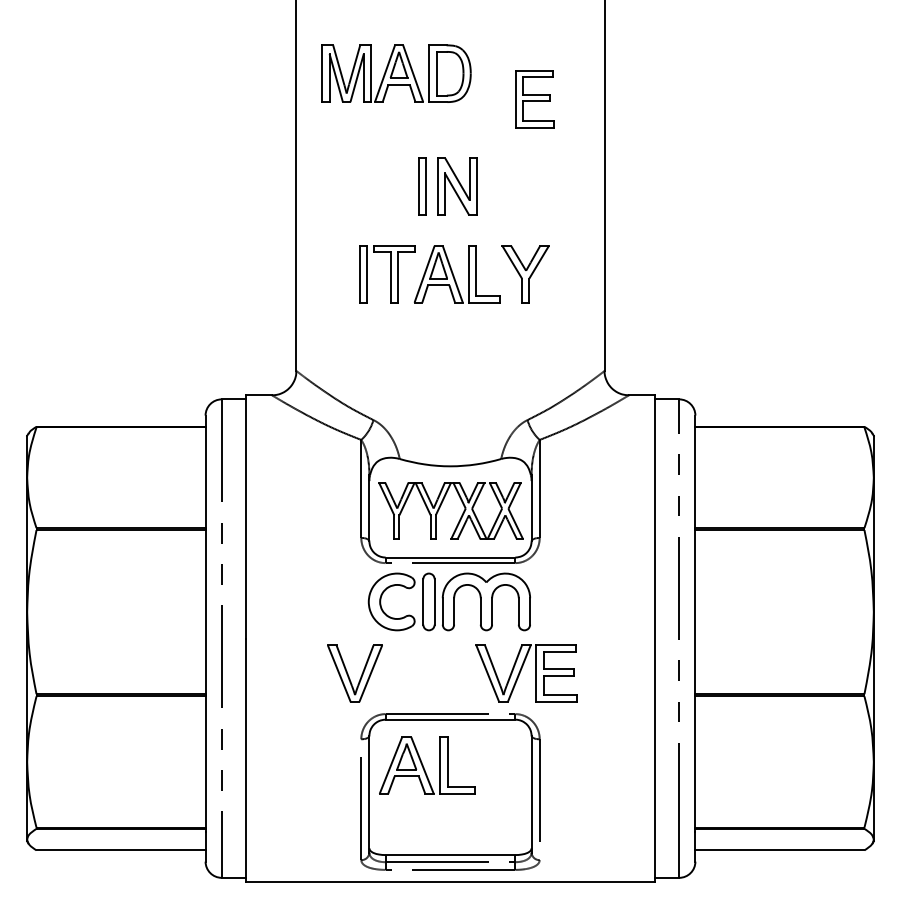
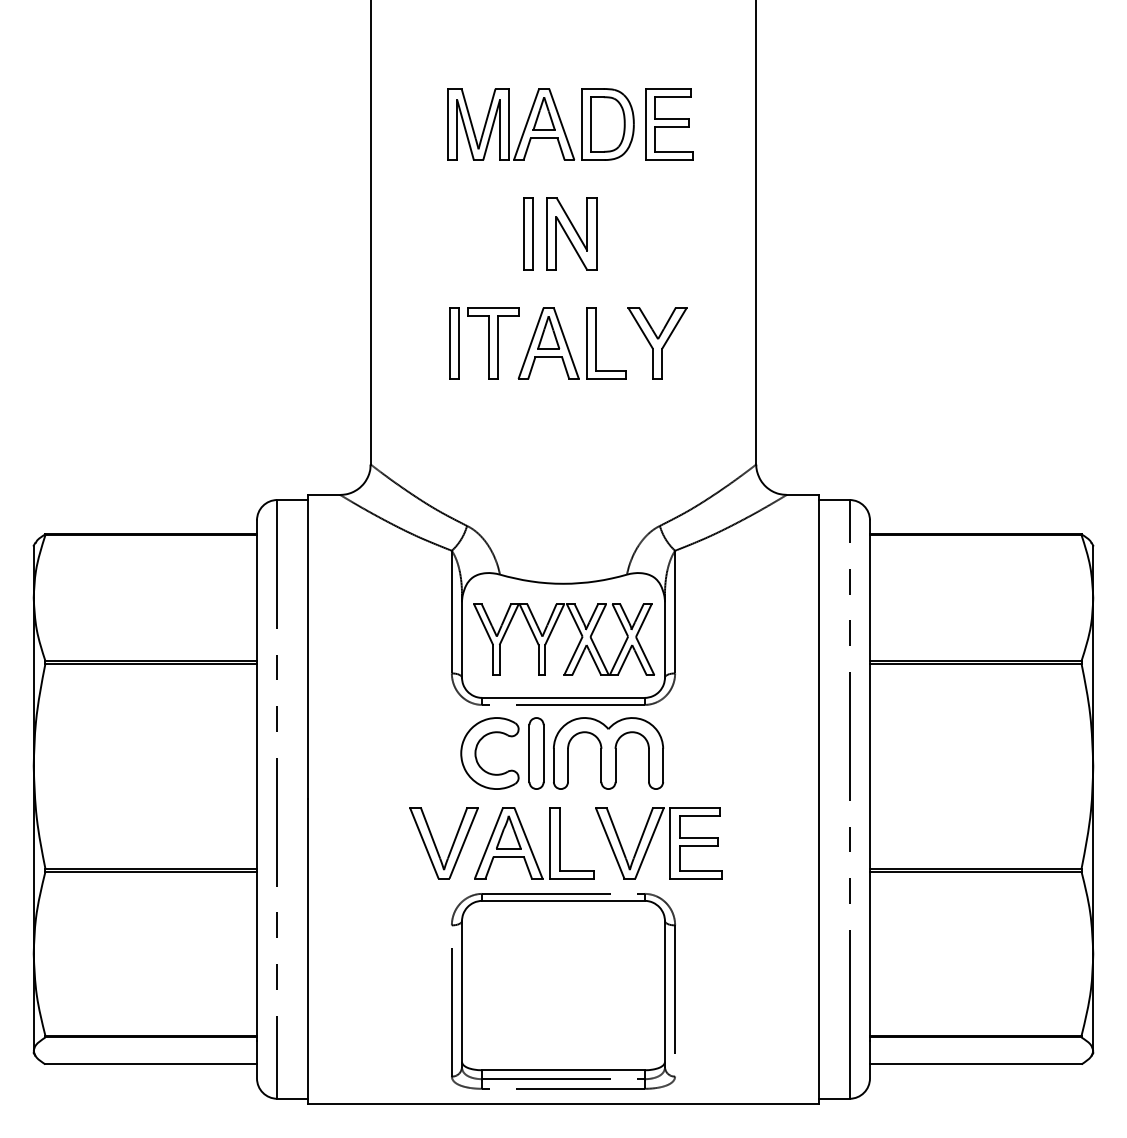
part: (396, 73) -> (540, 124), moved
part: (427, 765) -> (534, 843), moved

